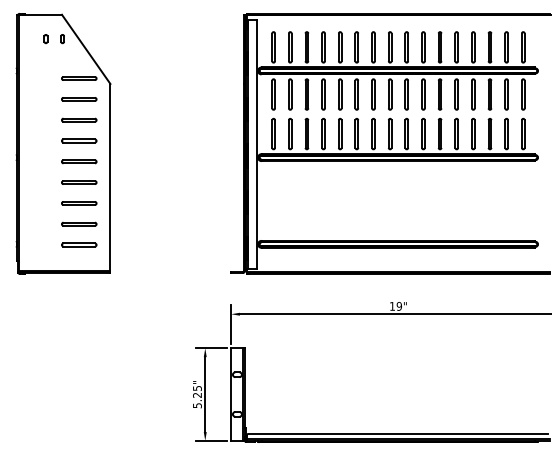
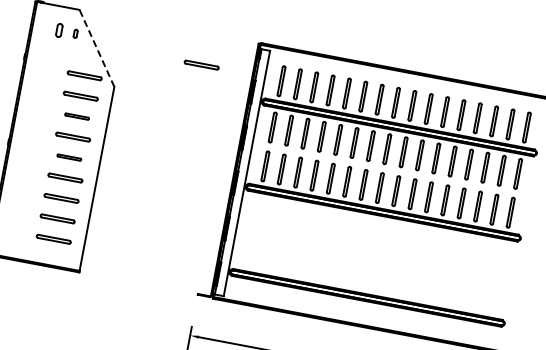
part: (45, 39) -> (58, 31), size x1.6
line: (192, 45) -> (202, 64), added
line: (85, 48) -> (96, 47), solid -> dashed
part: (79, 119) -> (77, 116), size x0.7
part: (79, 161) -> (69, 157), size x0.7

